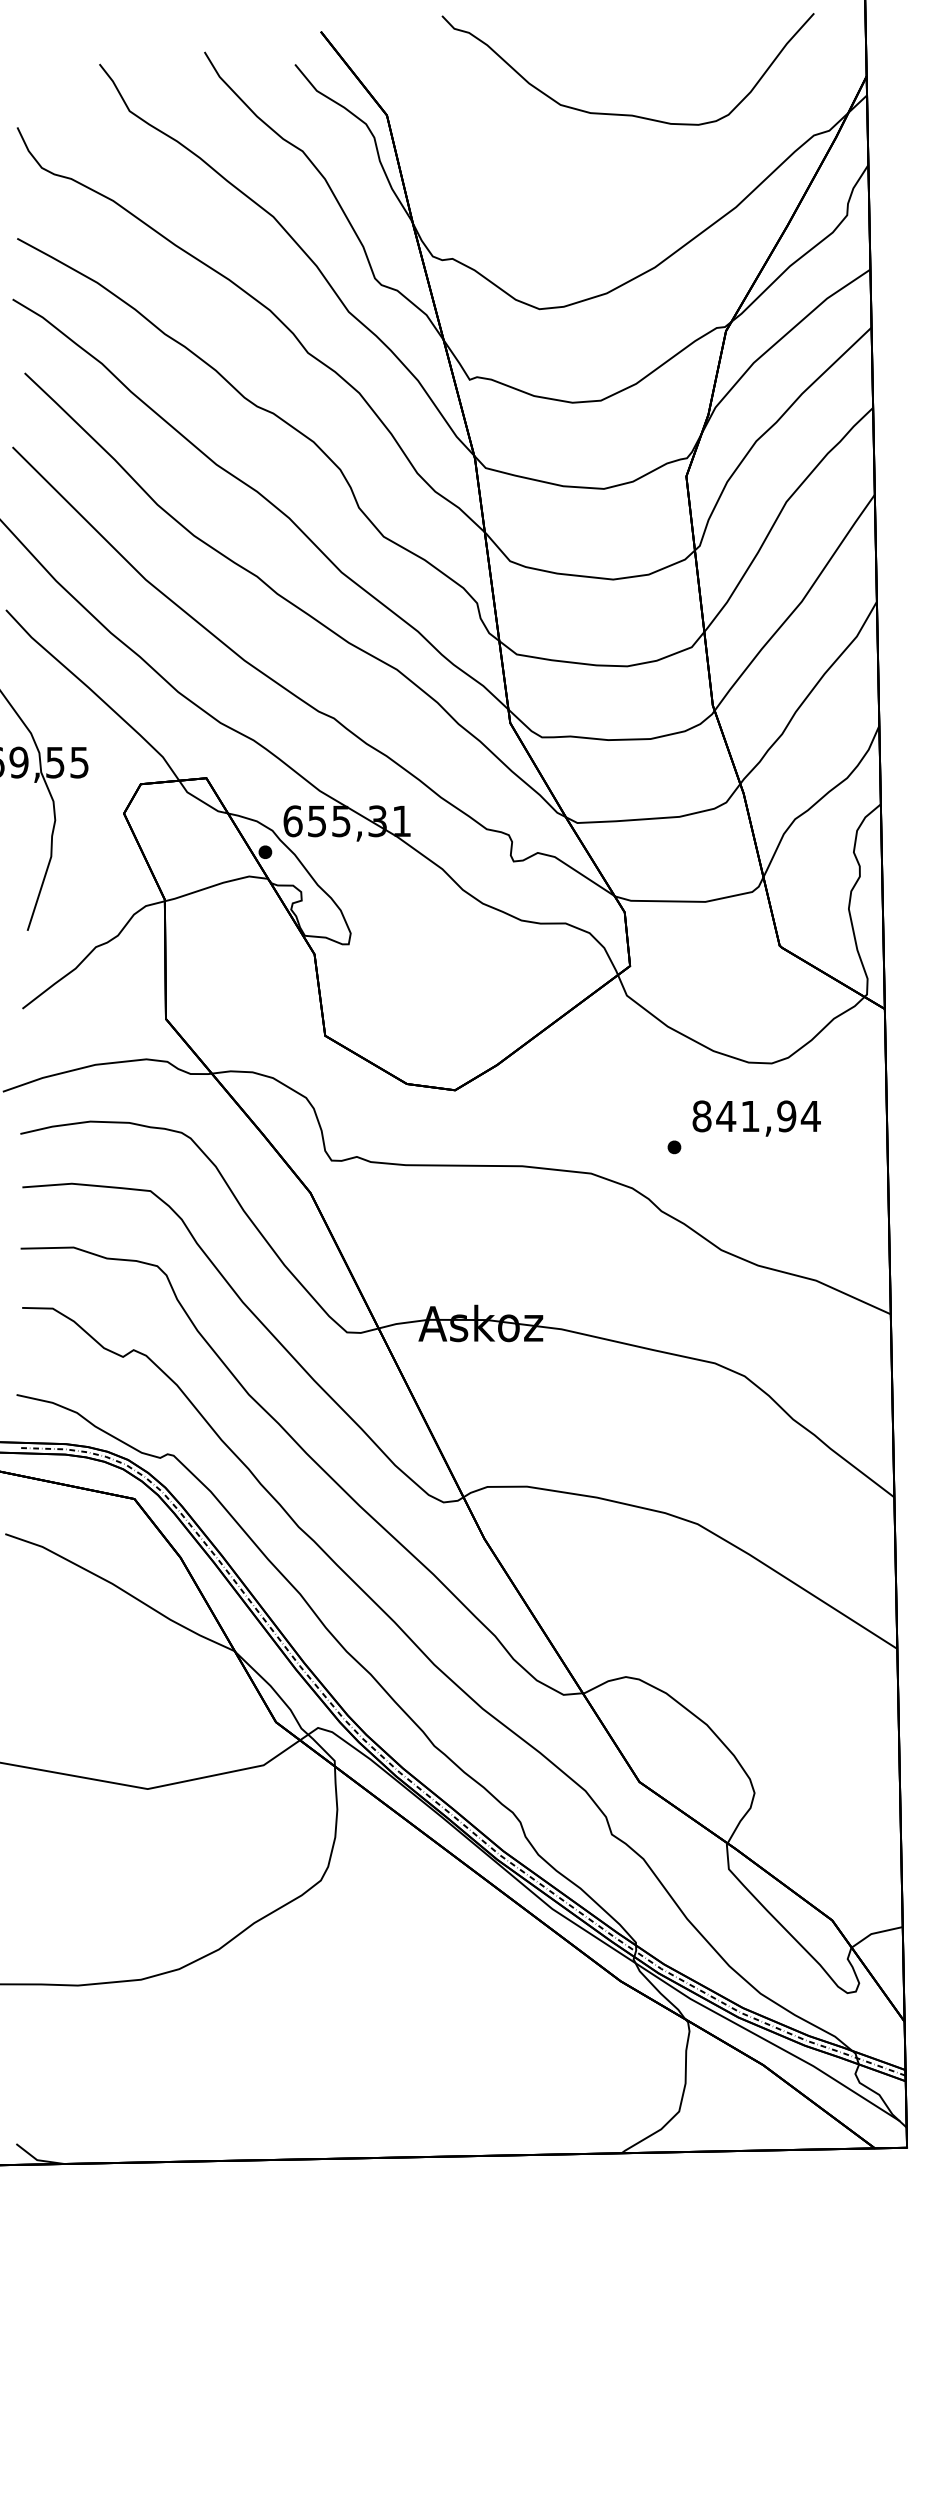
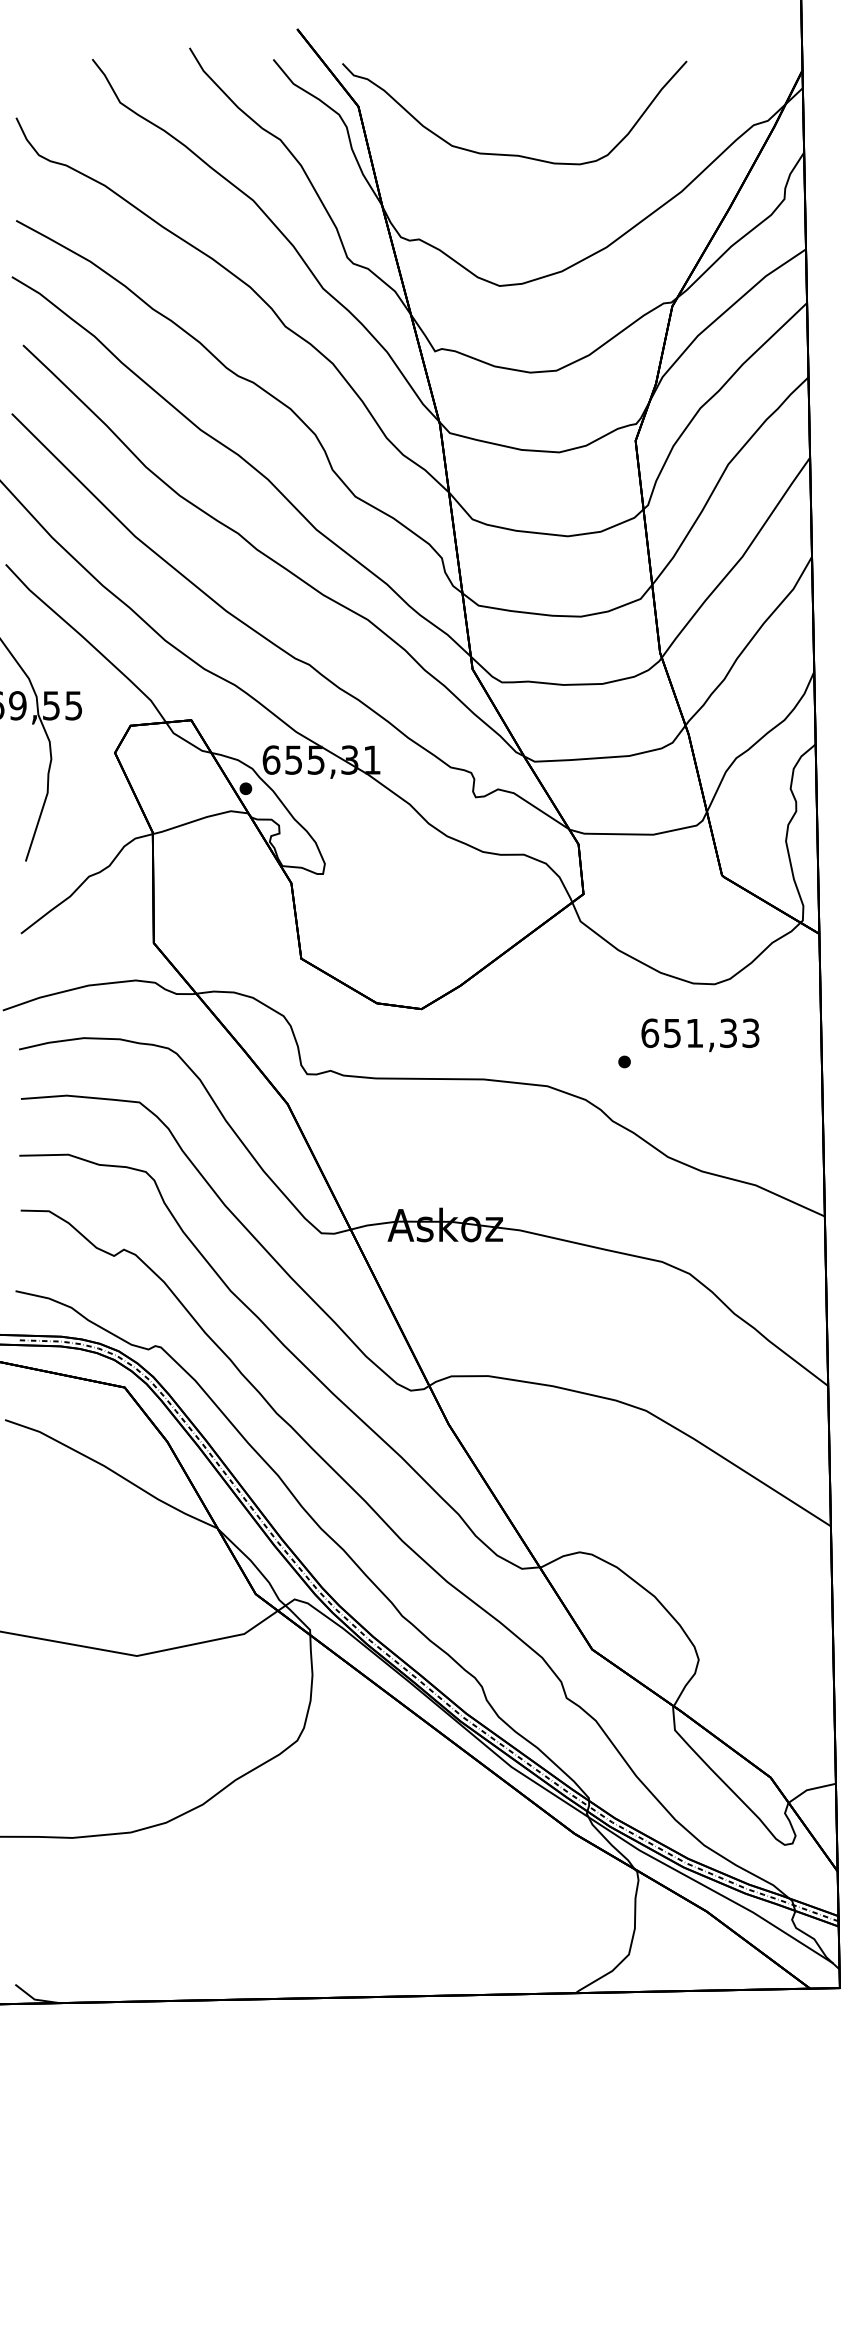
curve: (627, 114) -> (514, 154), moved
text: (756, 1116) -> (700, 1033), 841,94 -> 651,33

